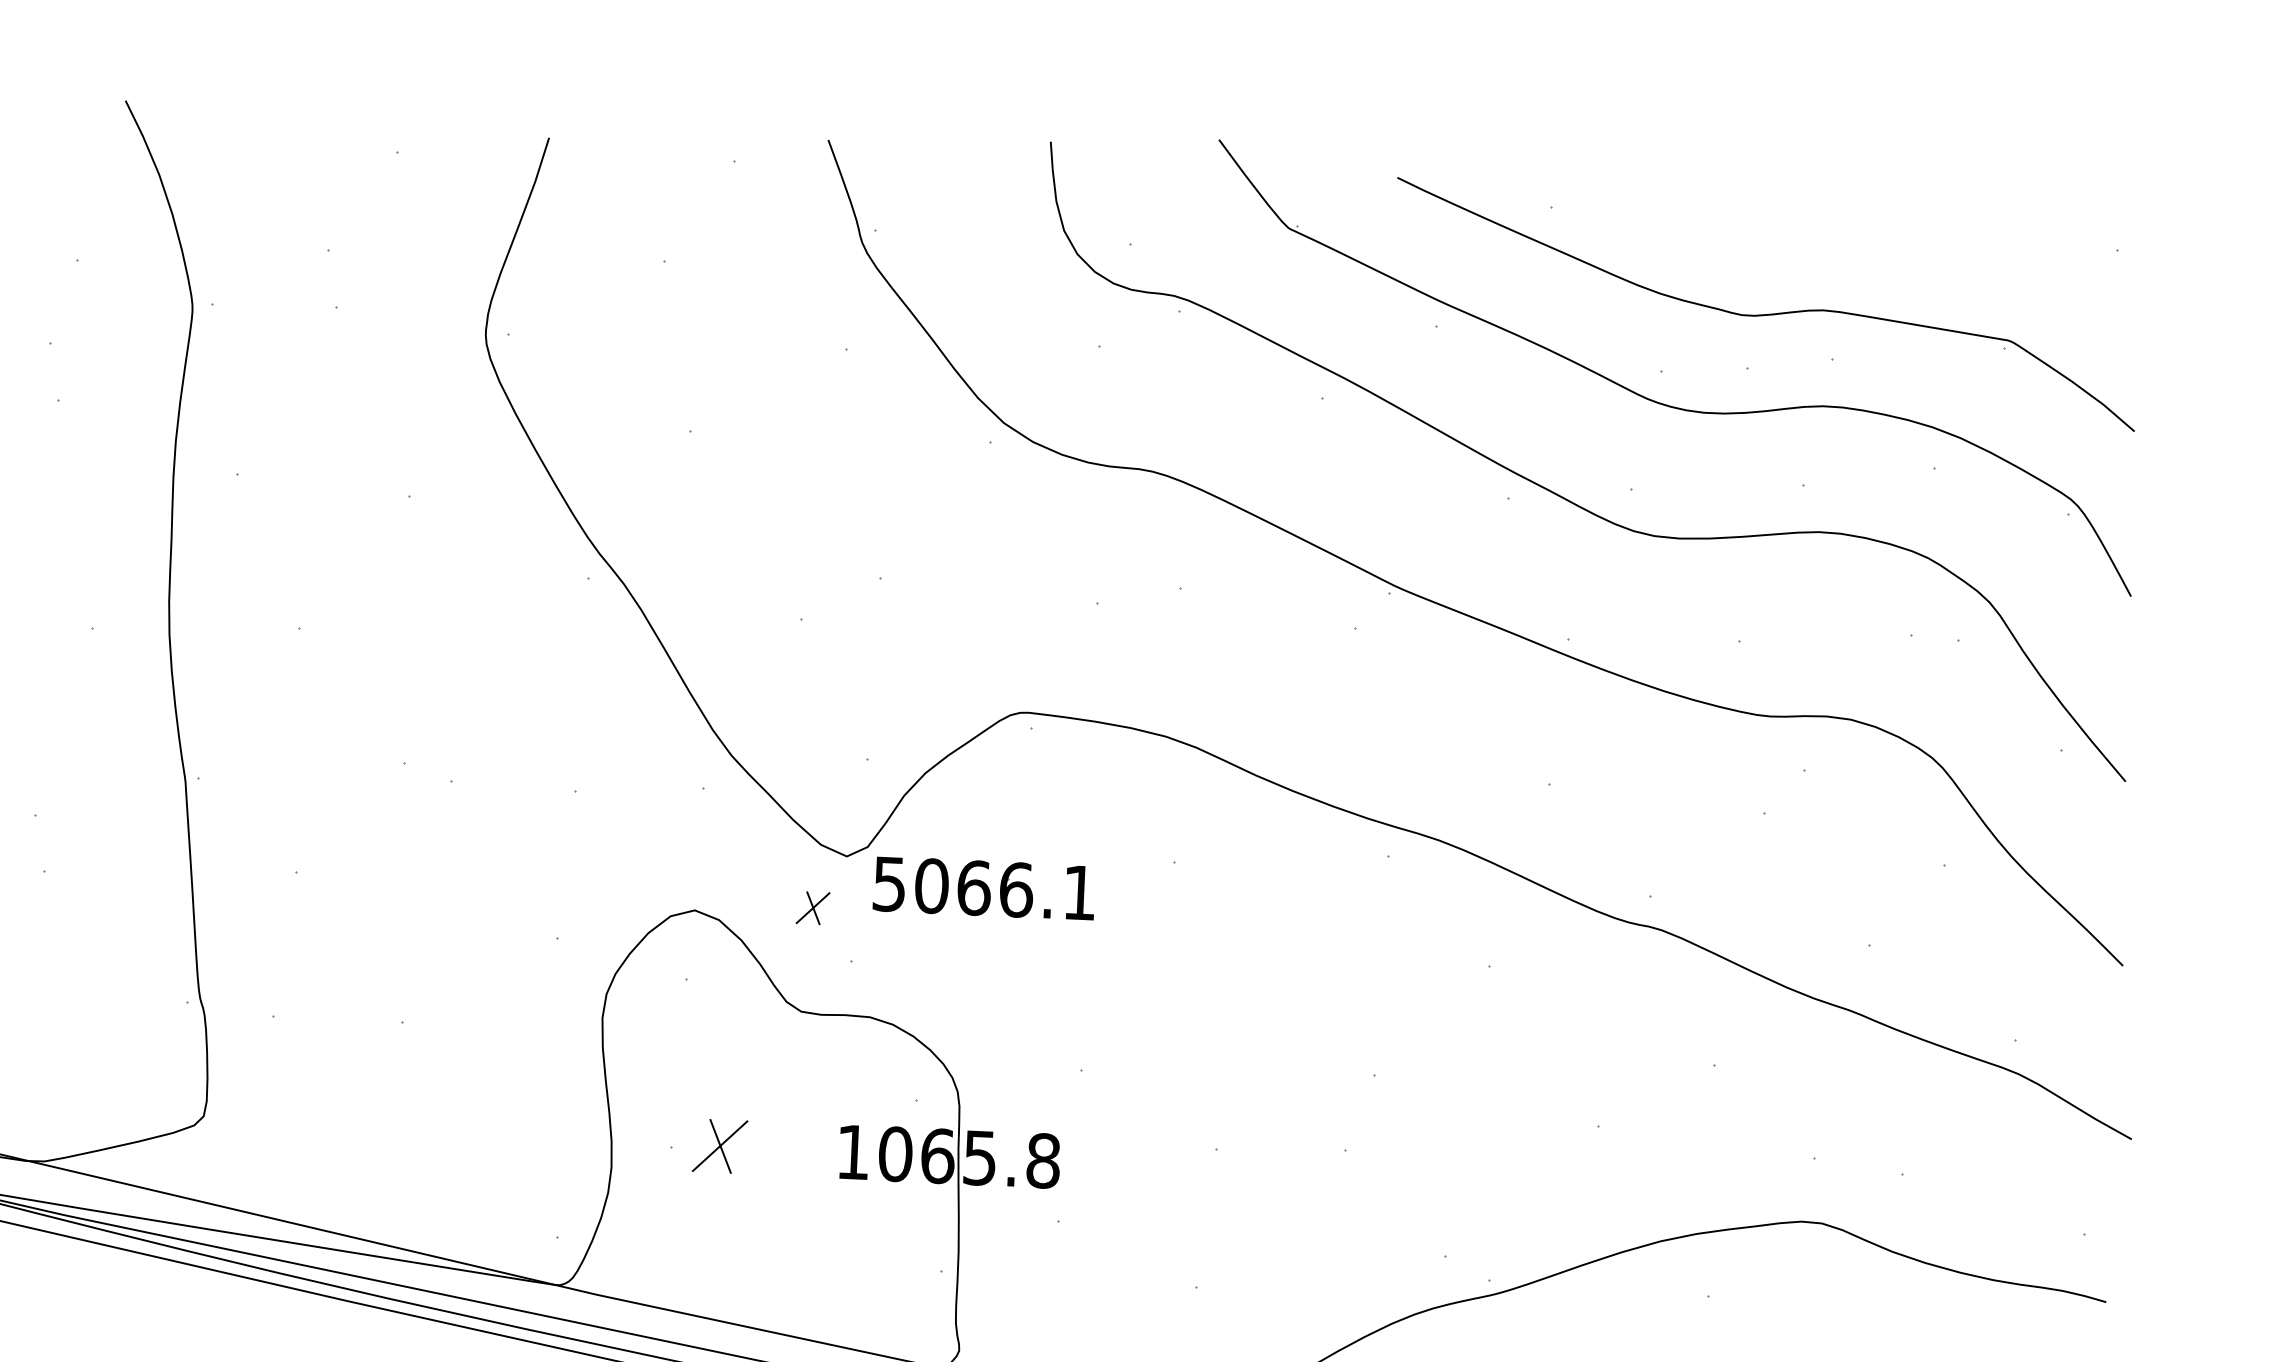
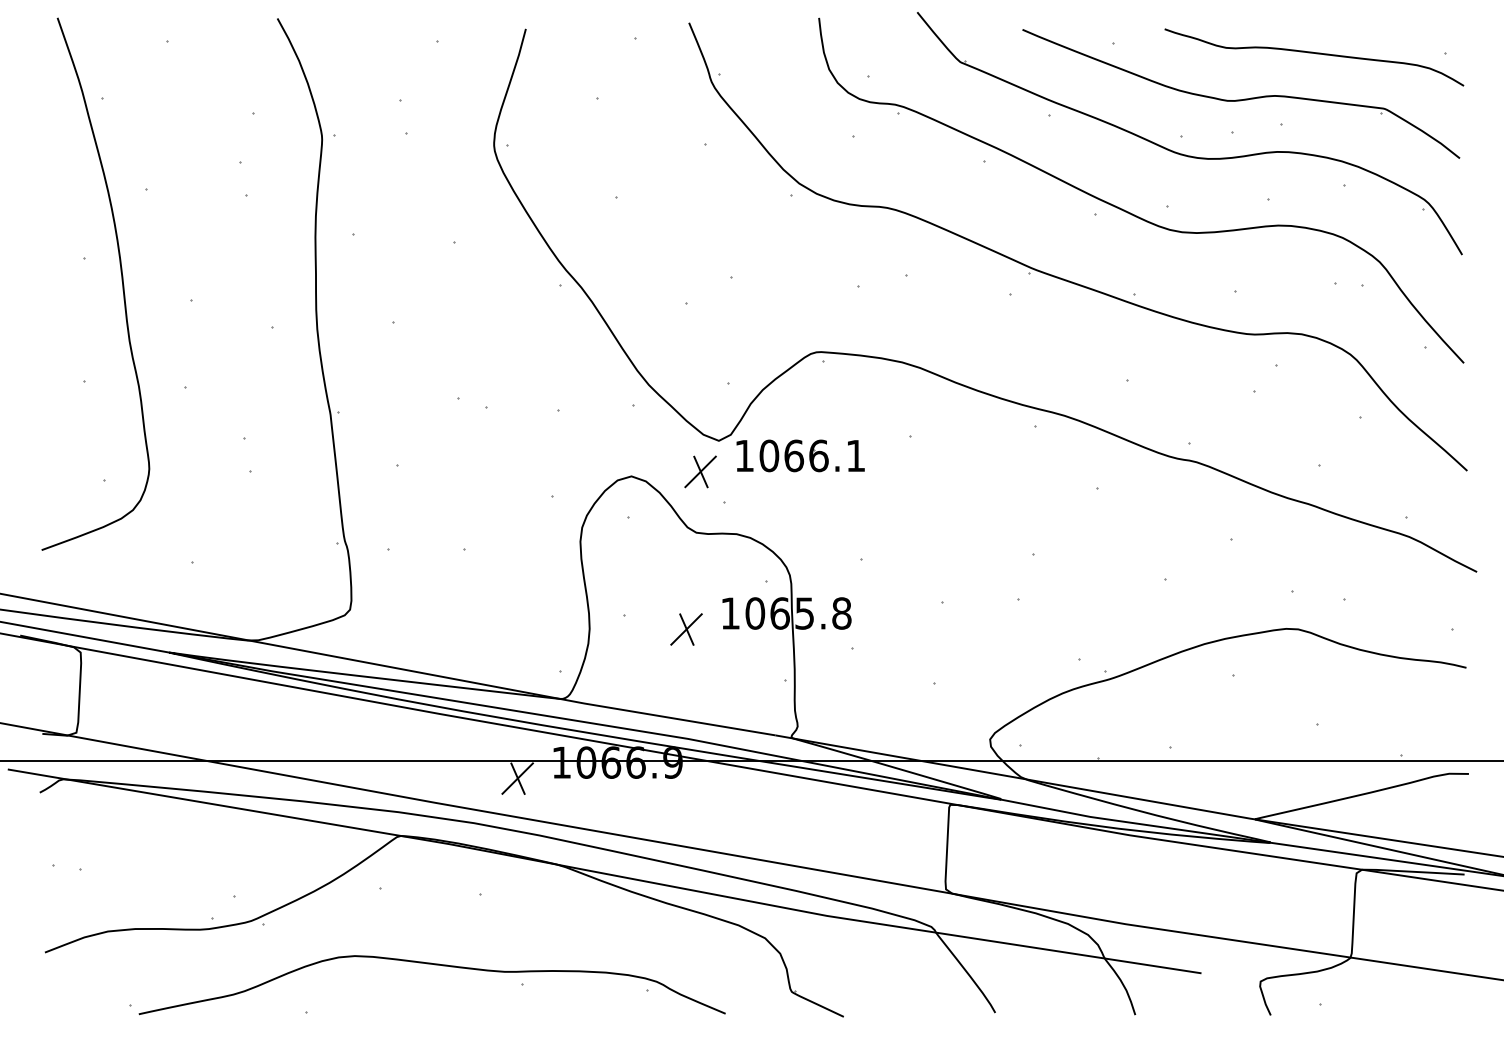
curve: (1897, 242) -> (1316, 54), added
text: (889, 885) -> (744, 456), 5066.1 -> 1066.1
part: (813, 907) -> (700, 471), size x1.67
part: (720, 1146) -> (686, 629), moved

